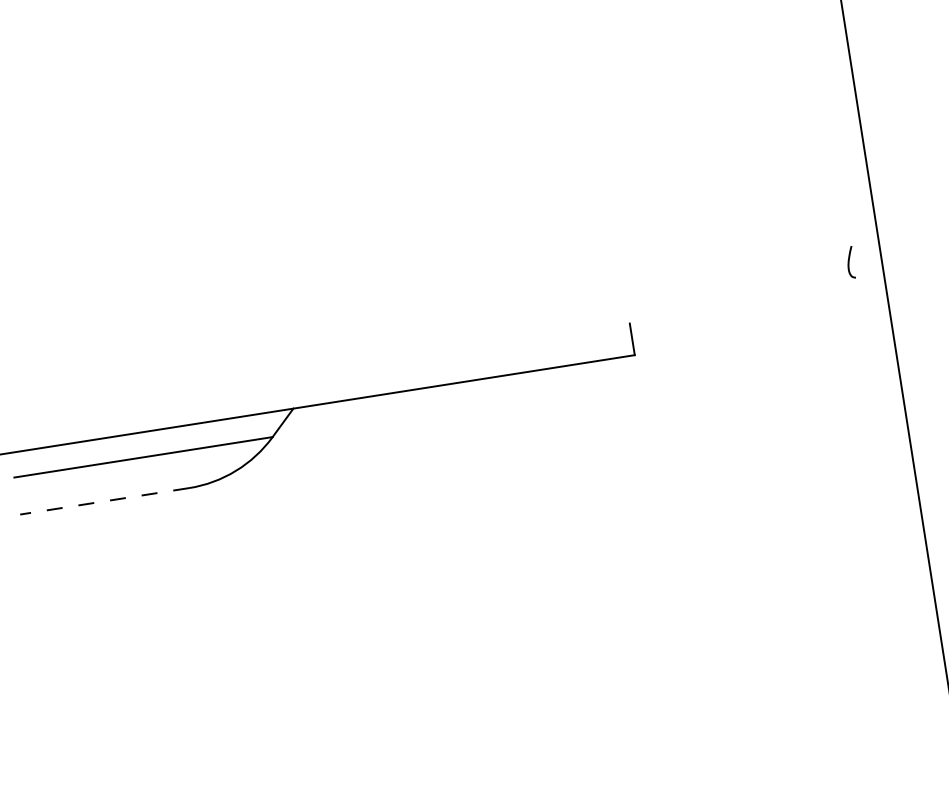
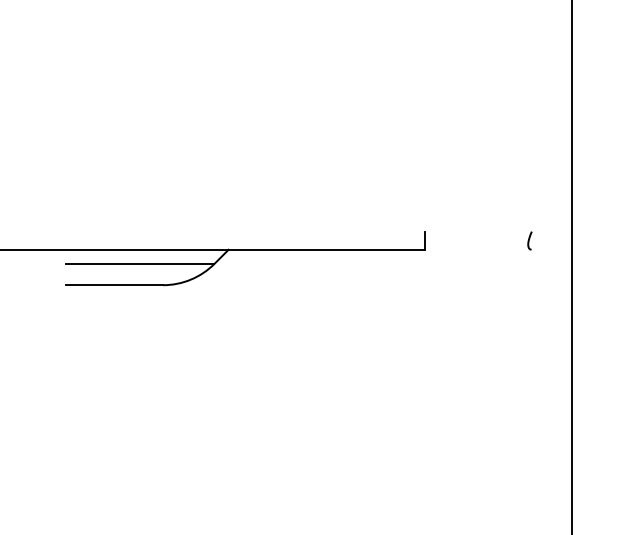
curve: (849, 262) -> (529, 240), moved
line: (104, 501) -> (114, 285), dashed -> solid

